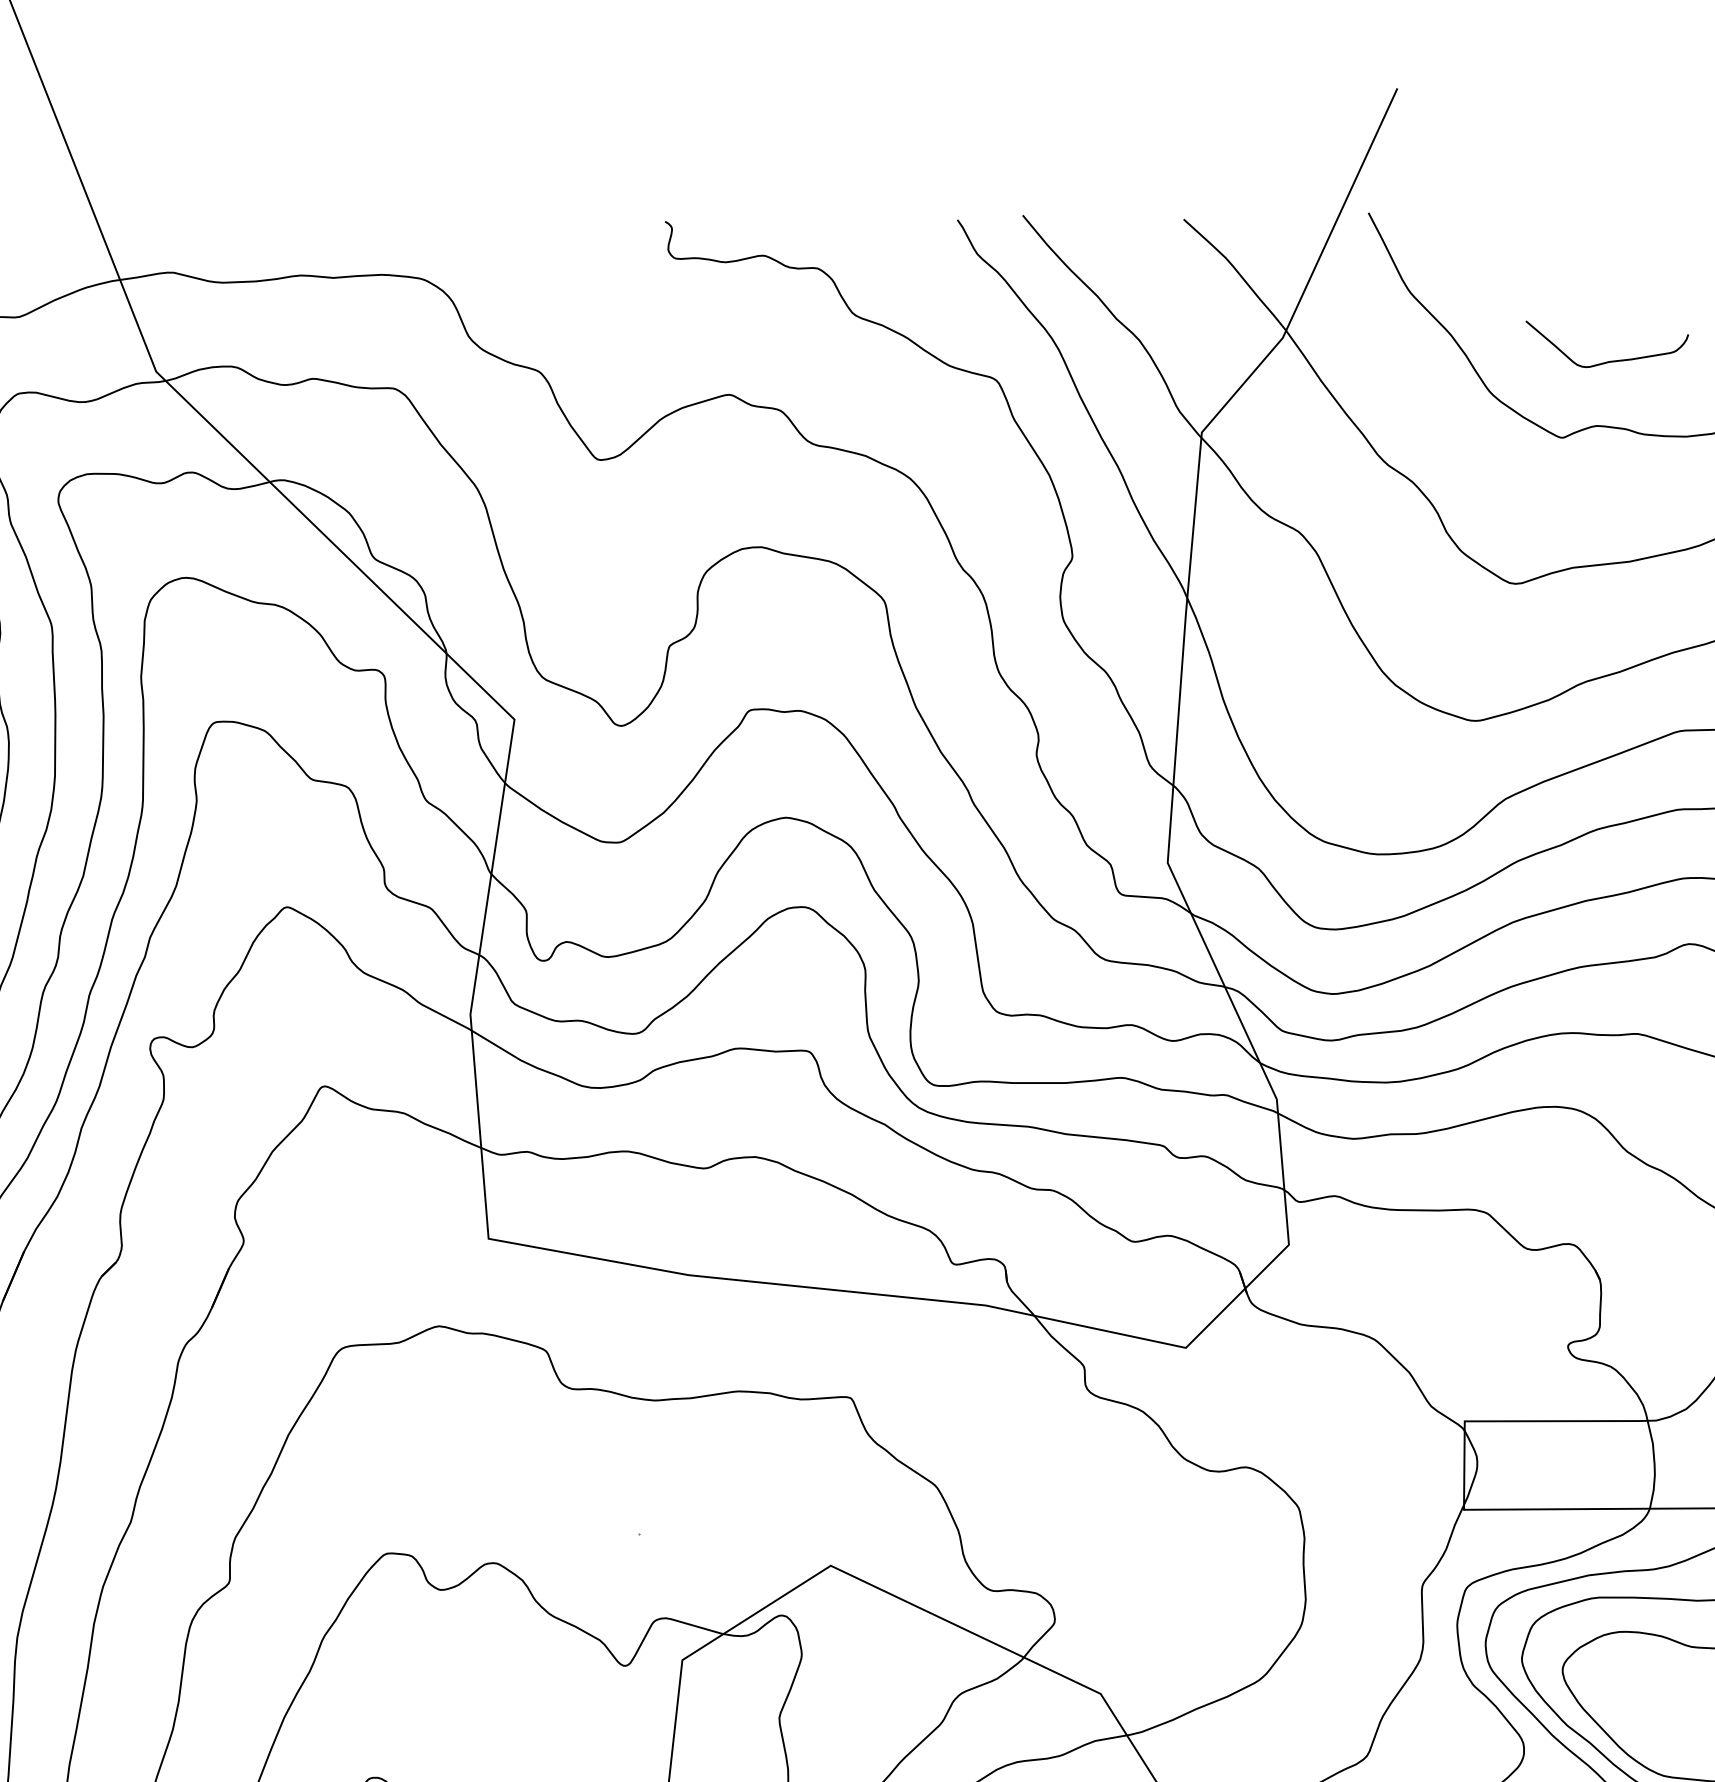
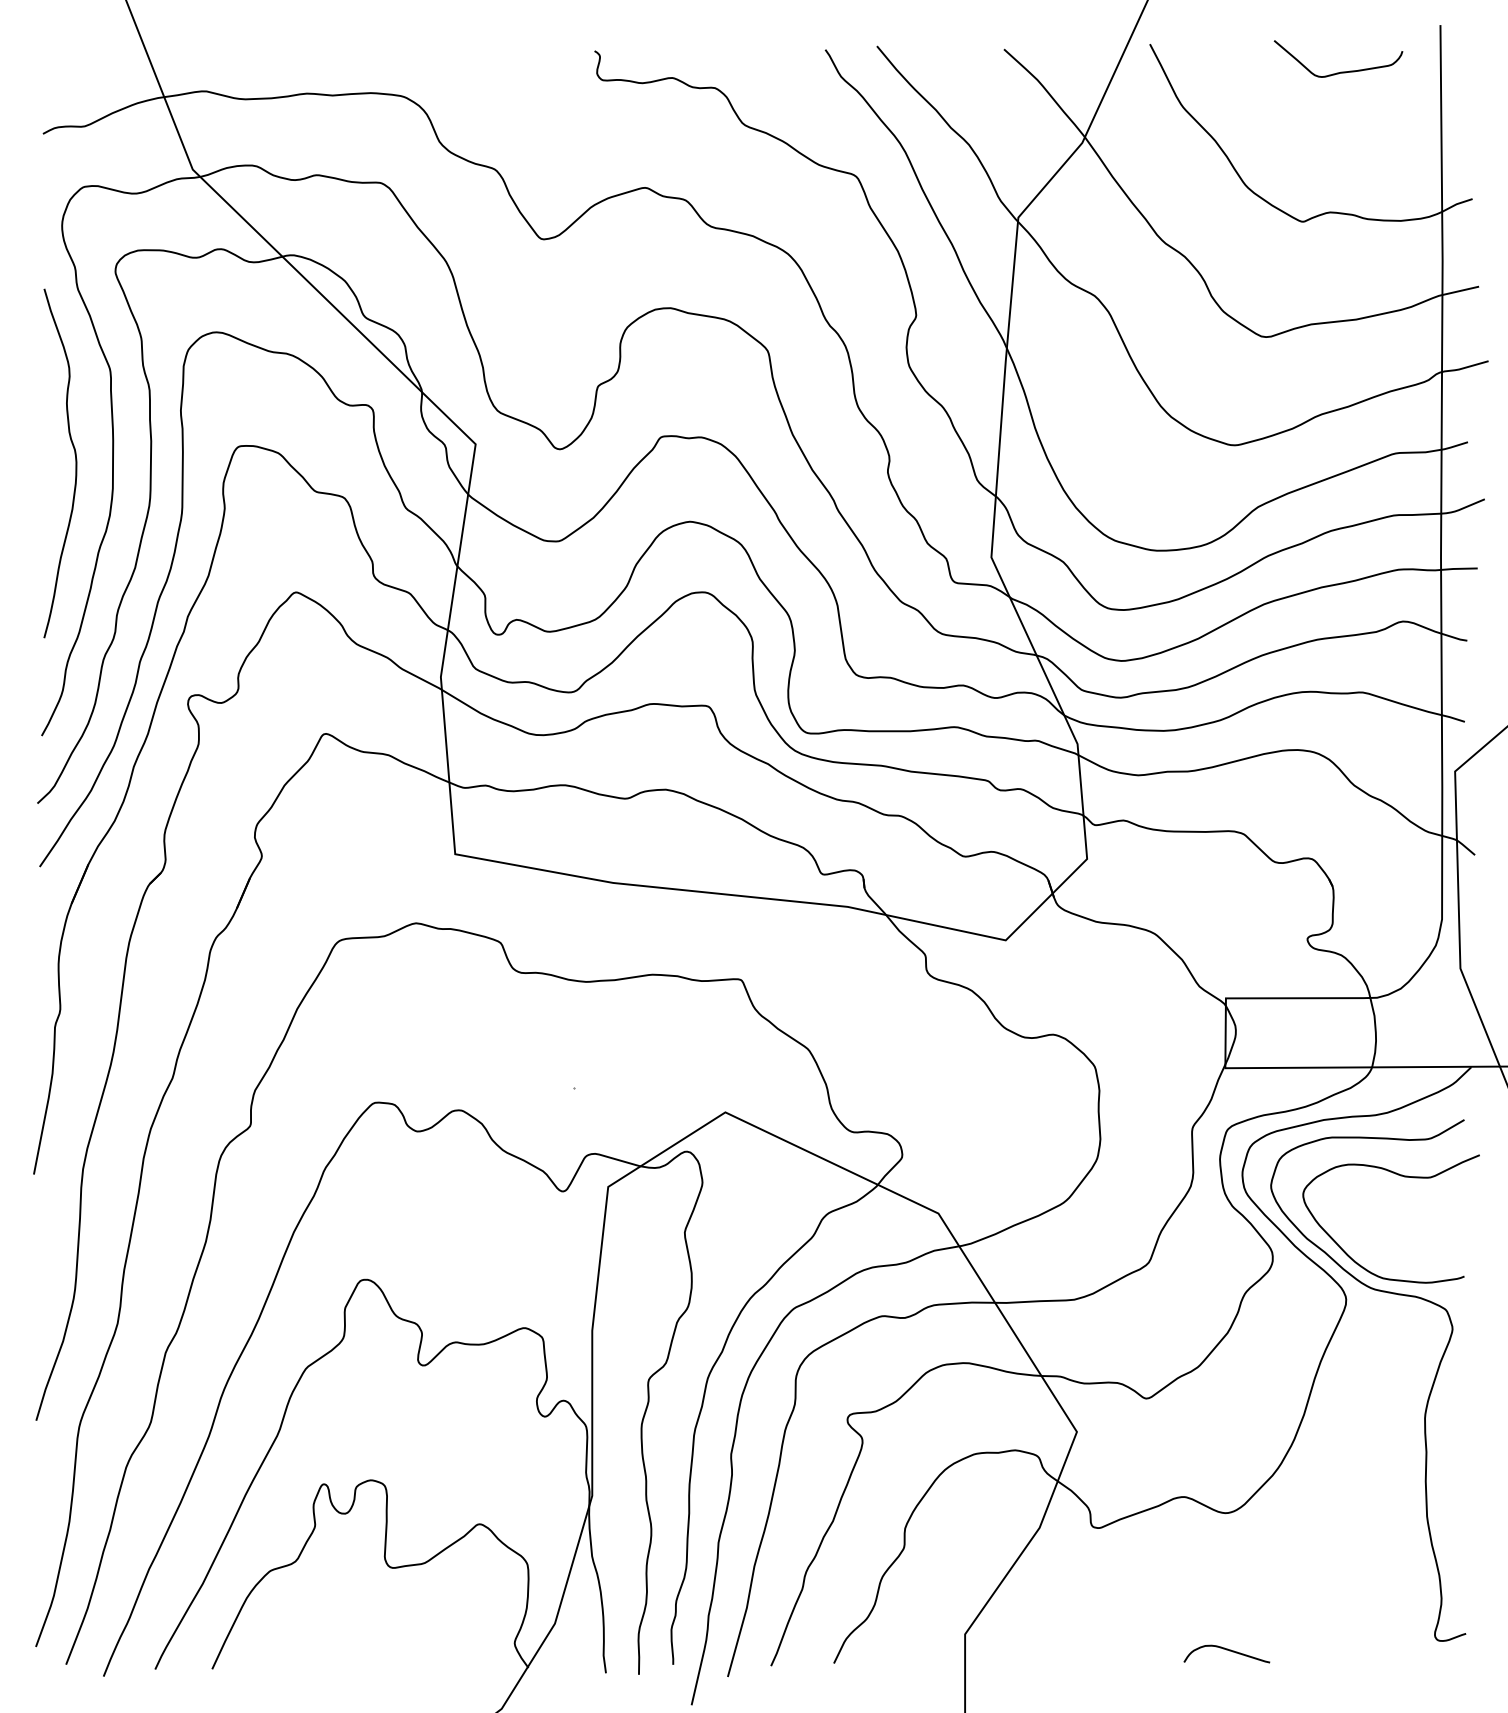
curve: (1609, 360) -> (1340, 71), moved

